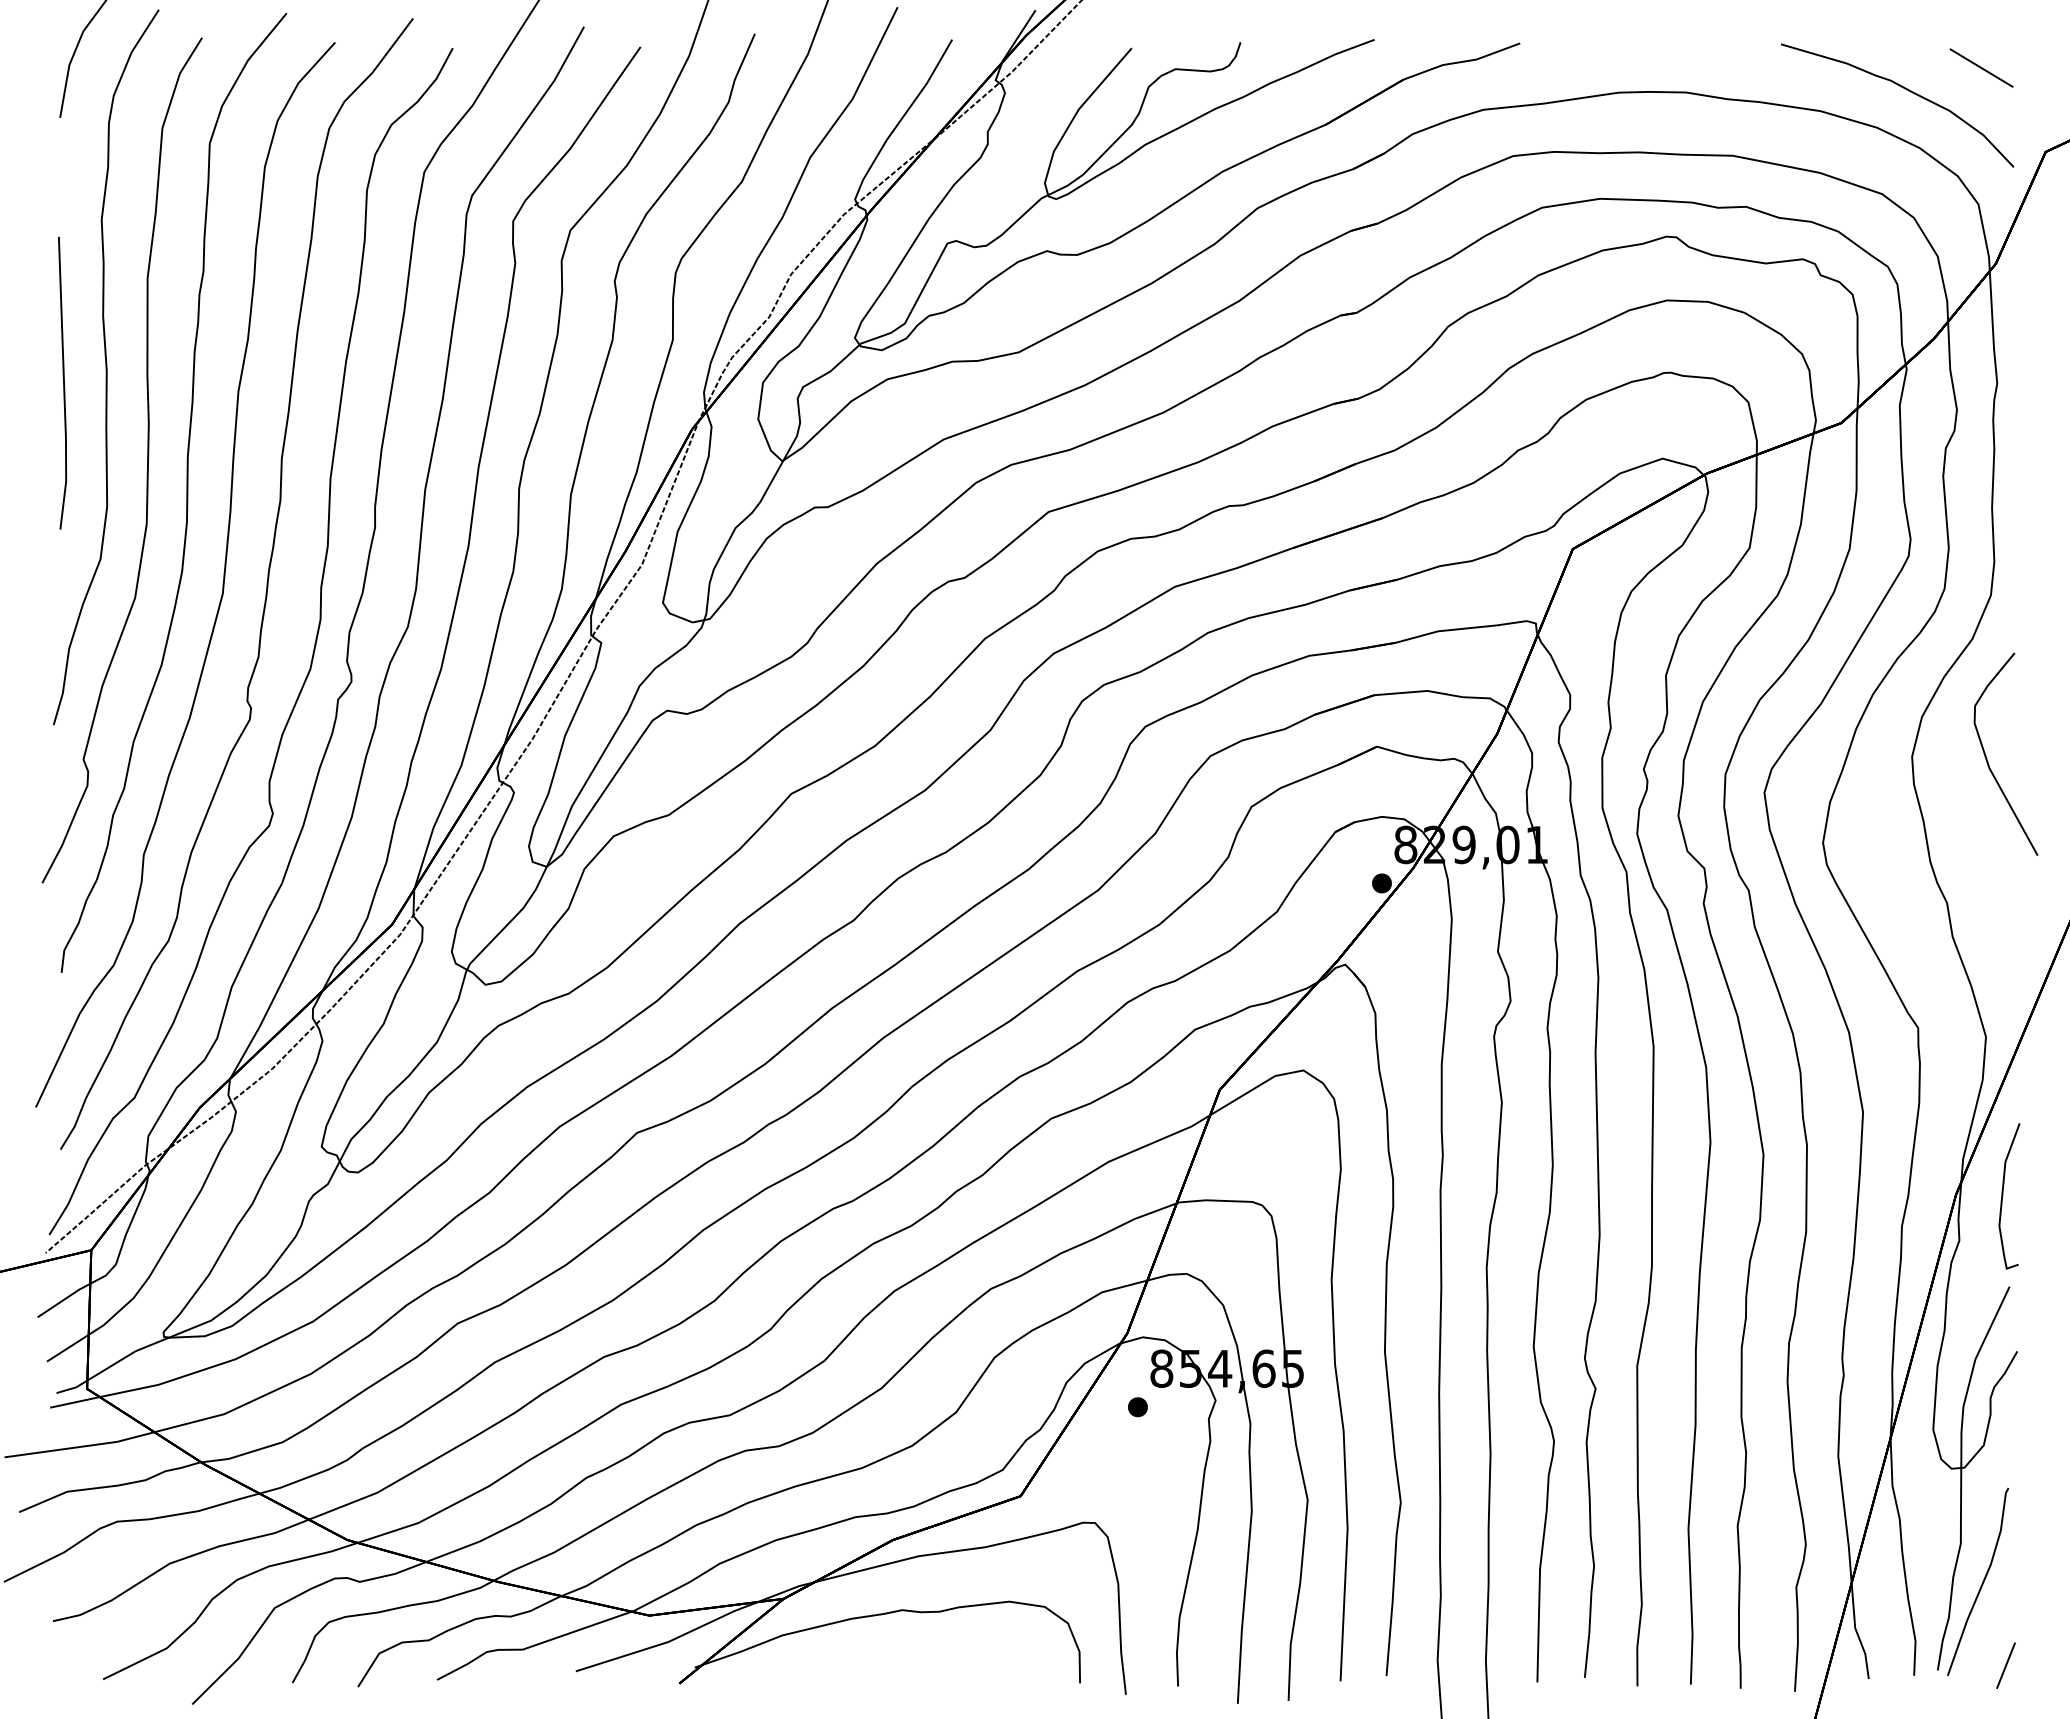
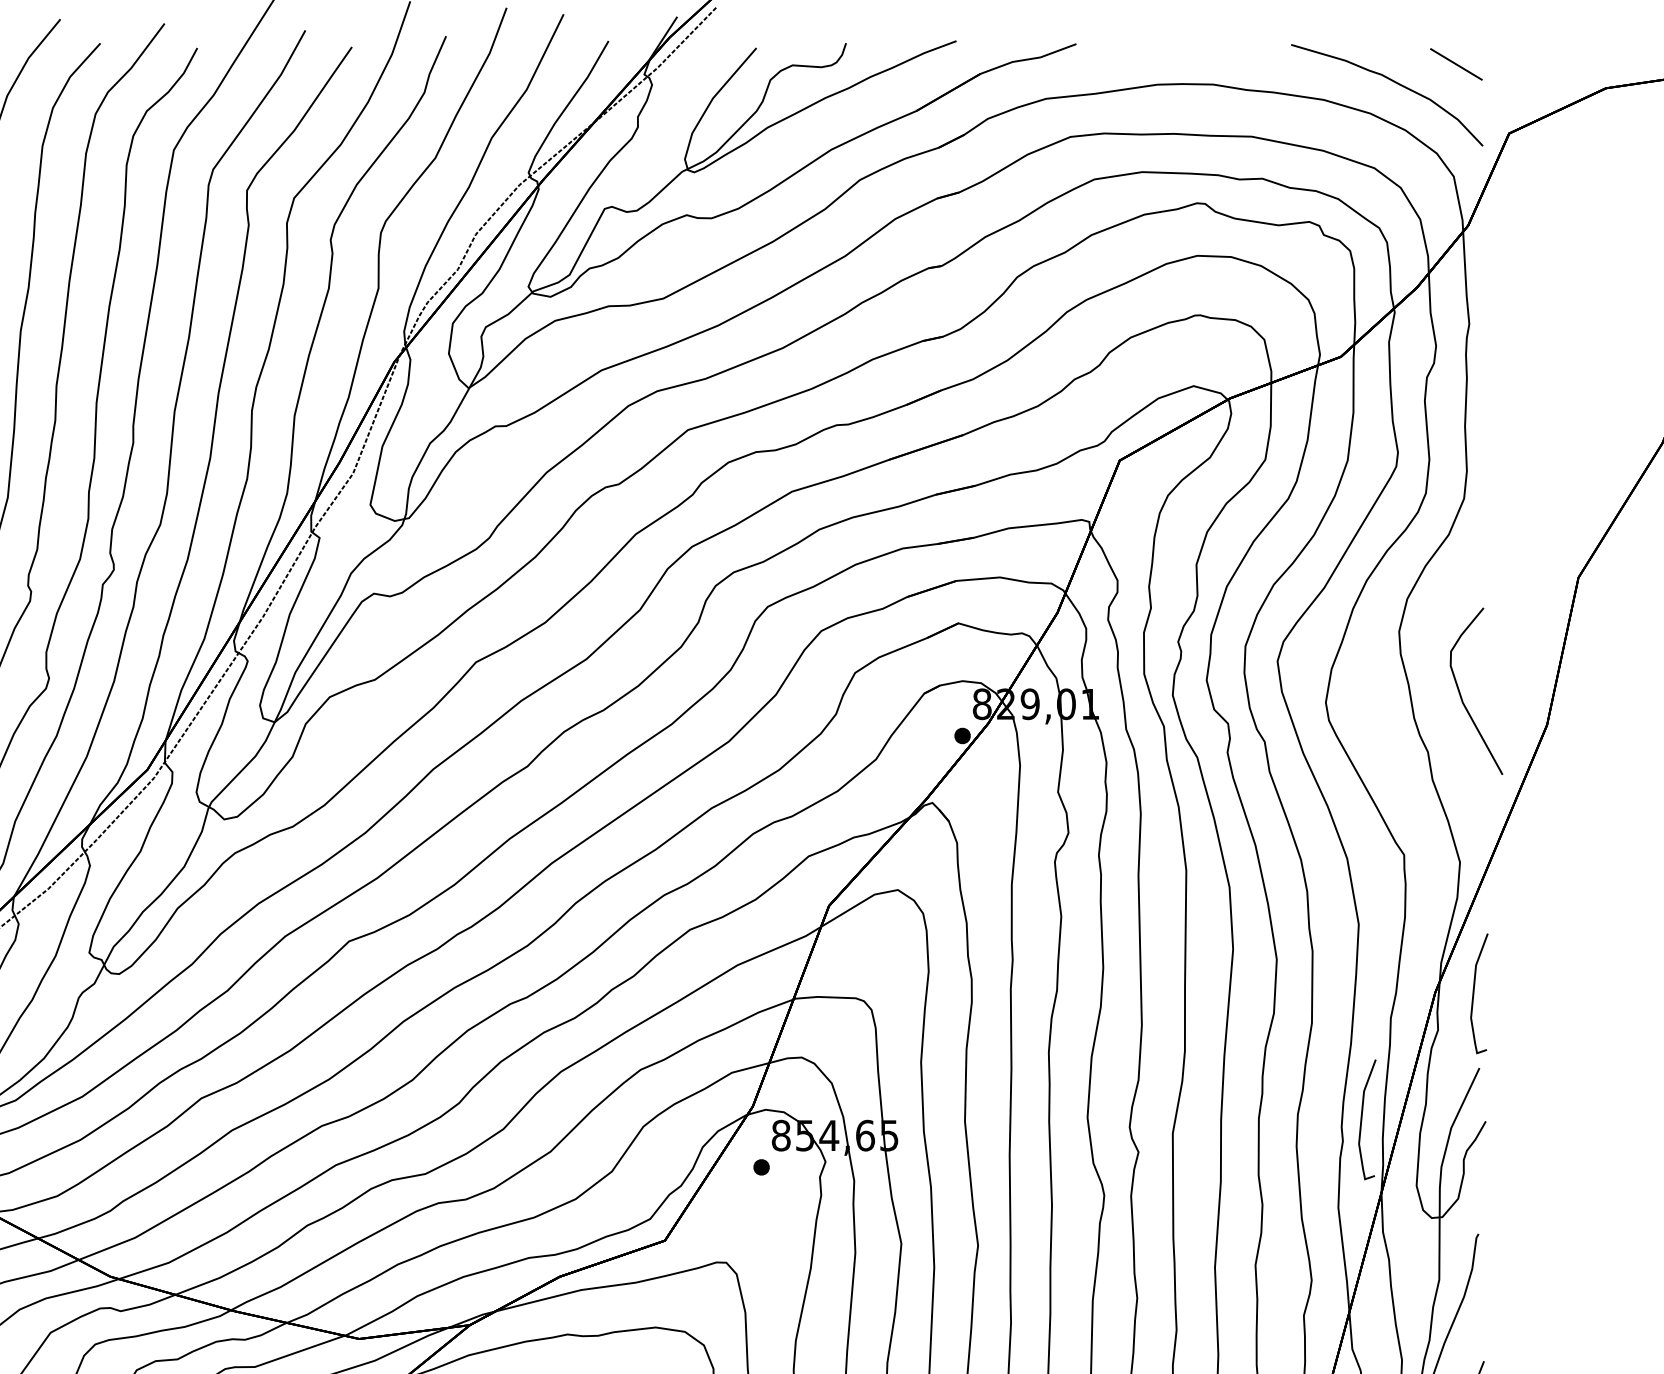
curve: (1987, 758) -> (1461, 694), moved
curve: (1867, 1349) -> (1362, 1119), added

